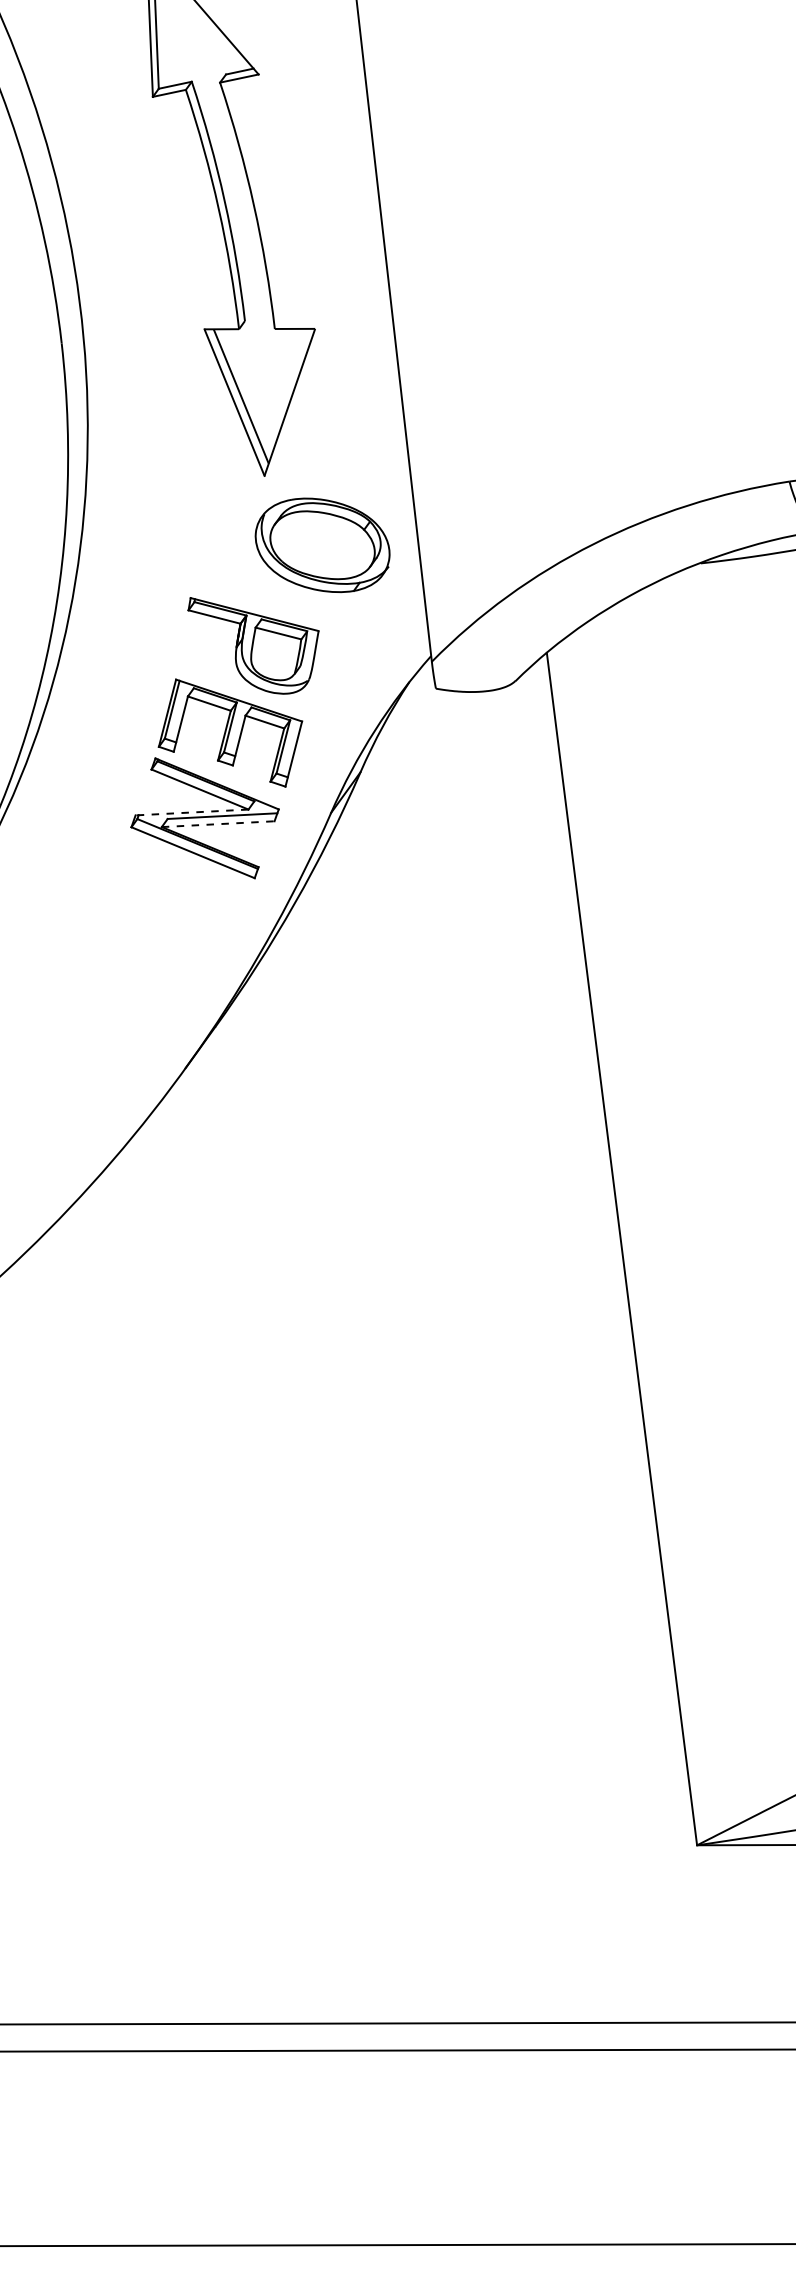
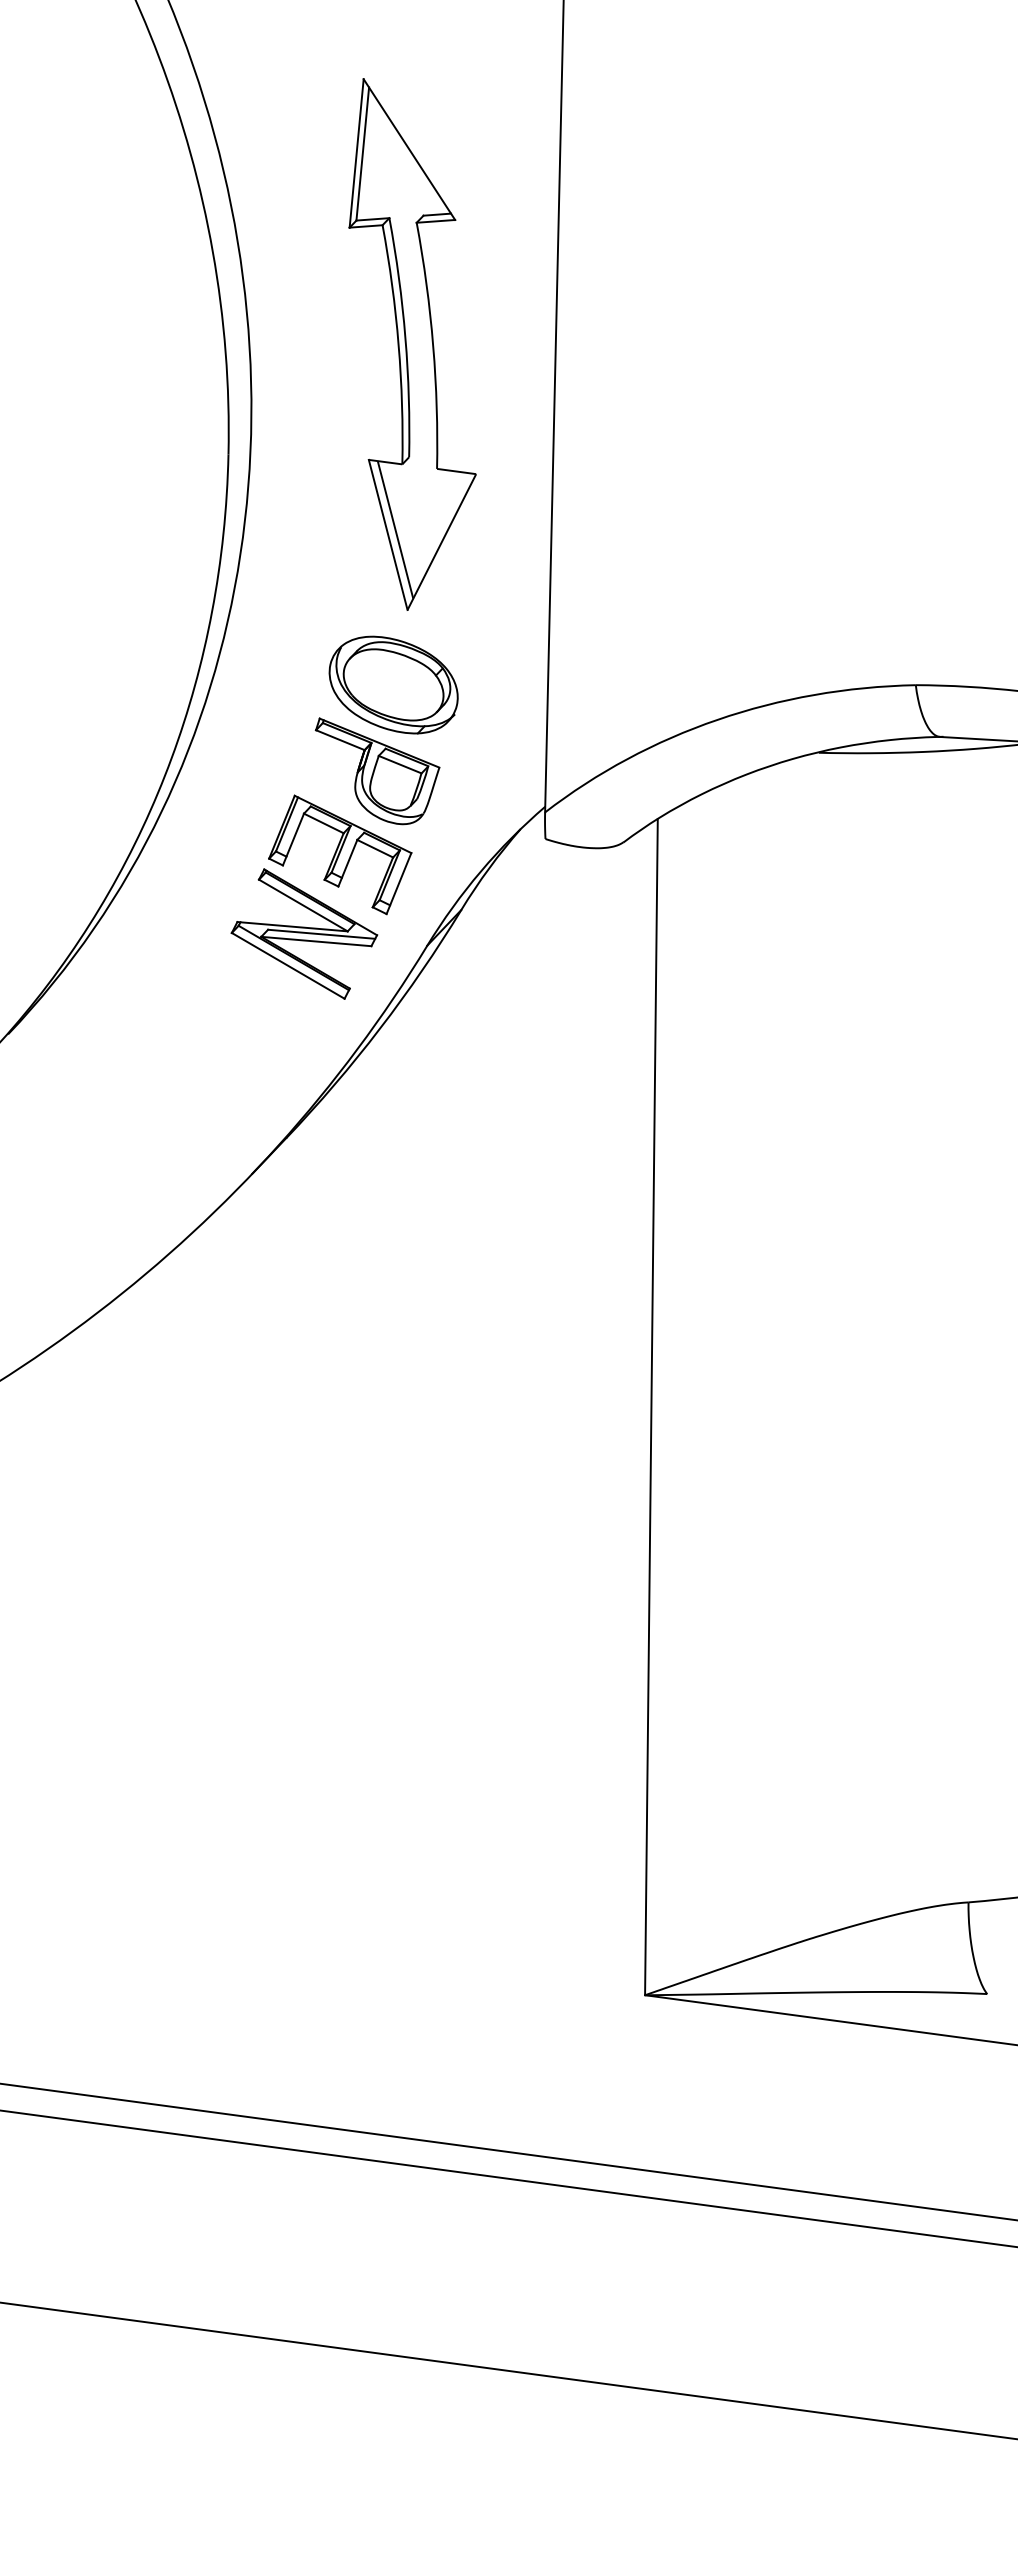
part: (322, 544) -> (393, 684), moved
line: (191, 812) -> (292, 926), dashed -> solid
line: (218, 824) -> (316, 941), dashed -> solid

